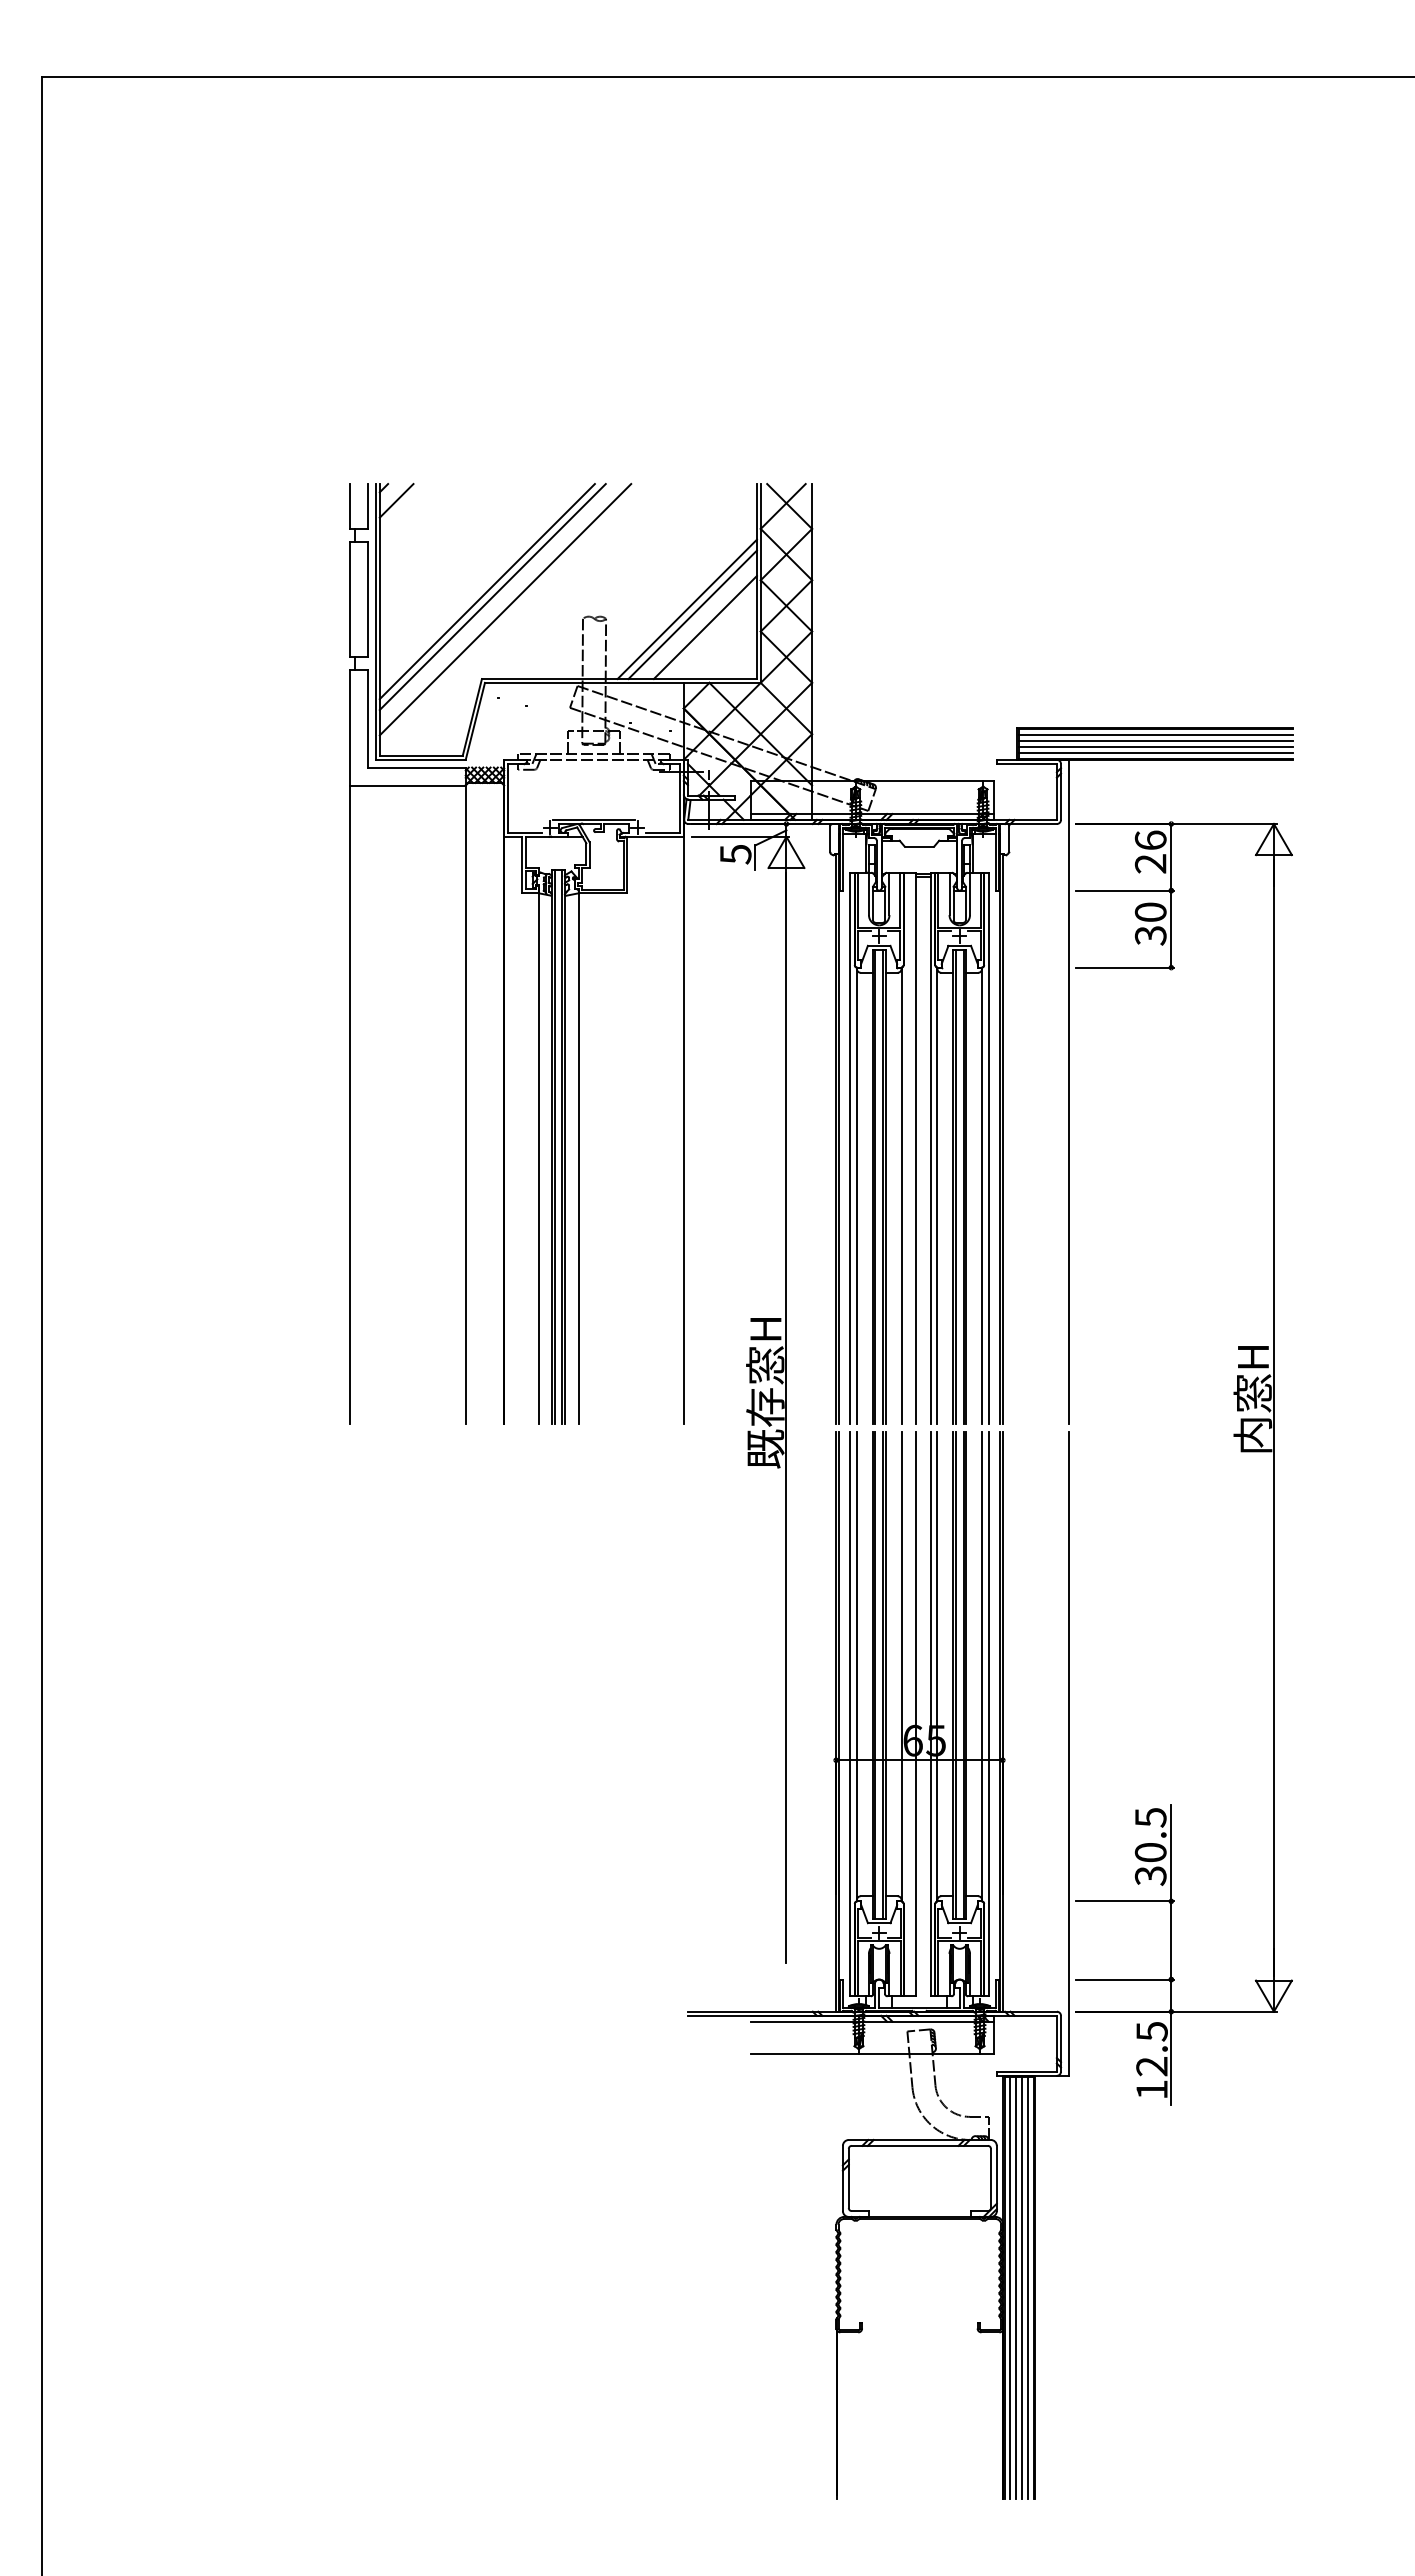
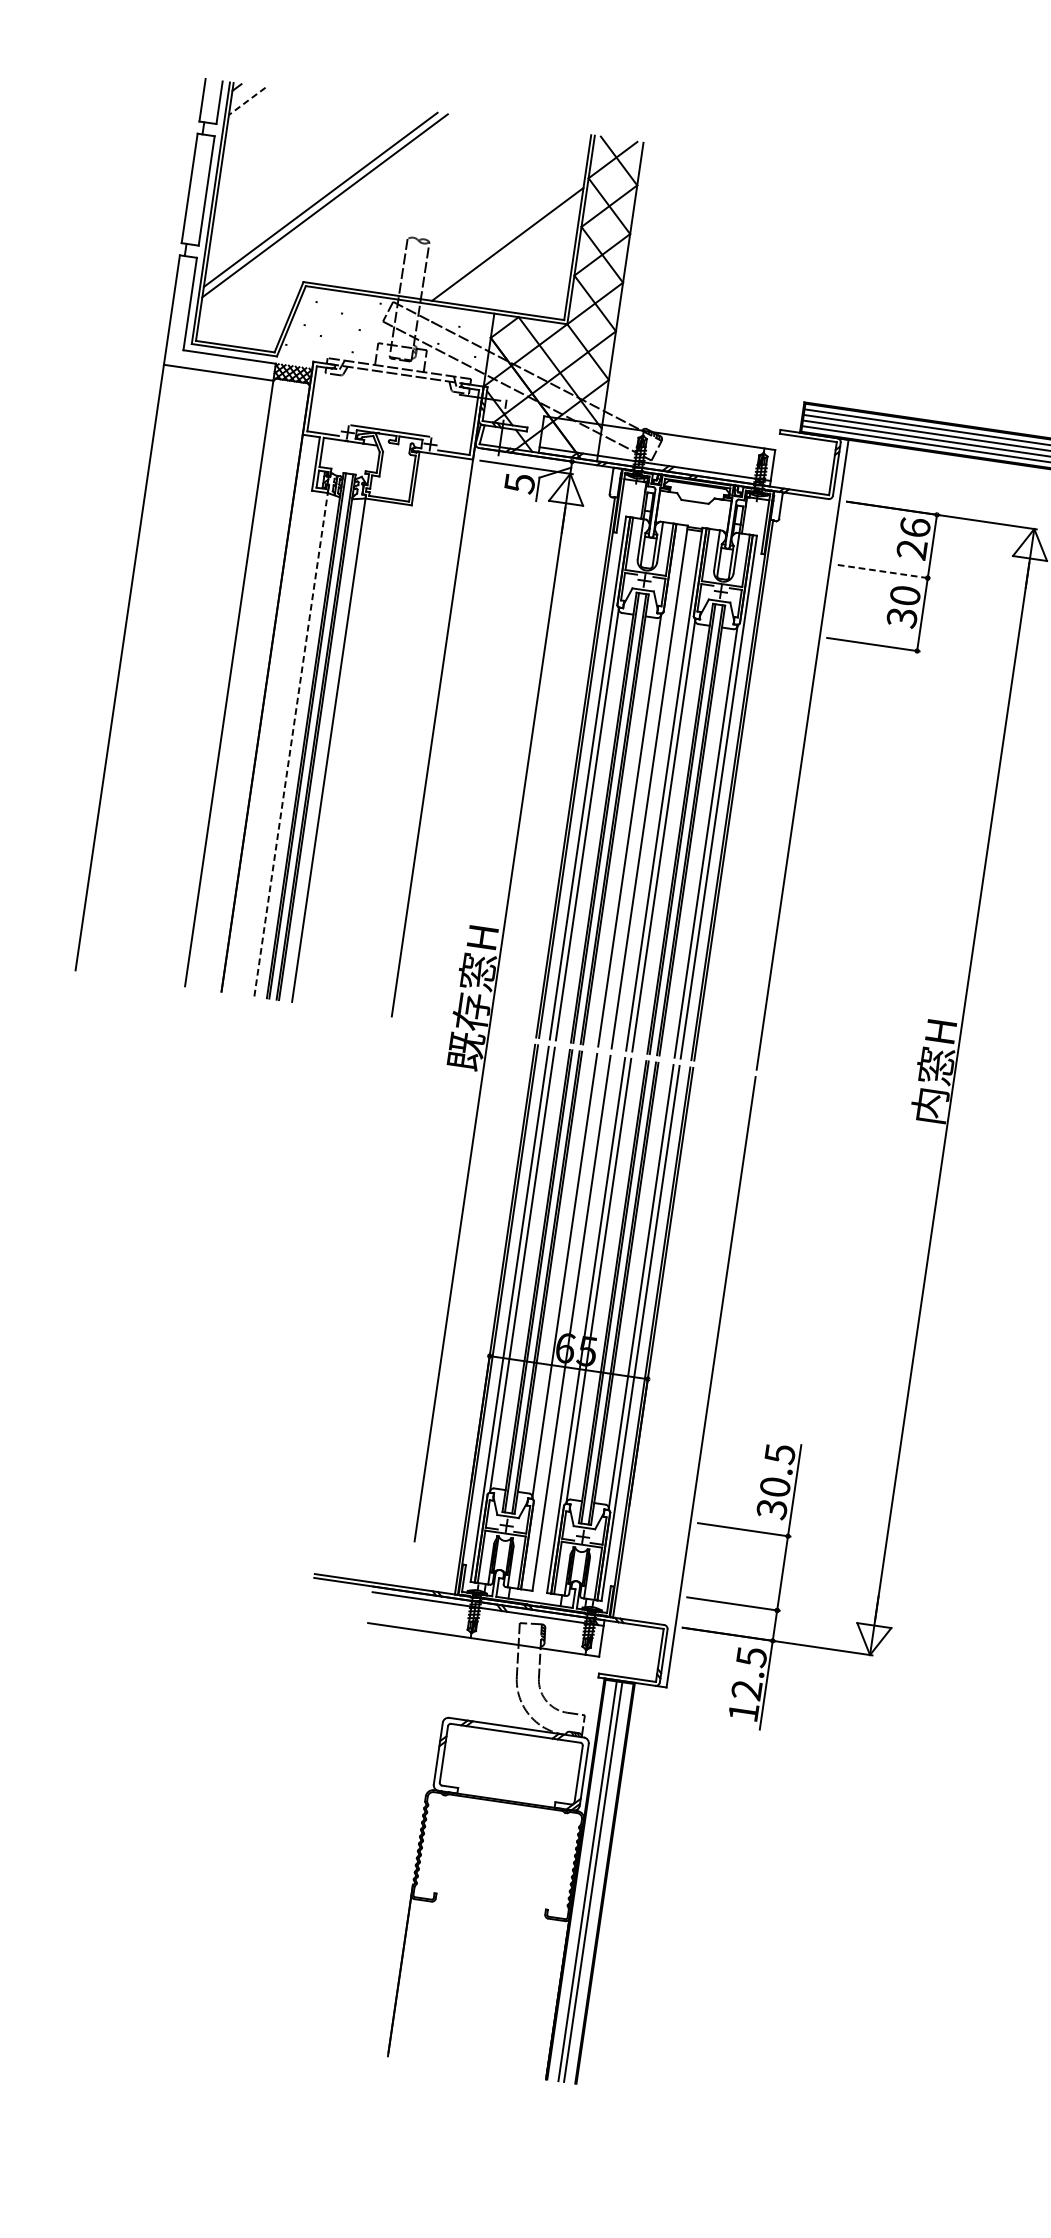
line: (396, 500) -> (247, 100), solid -> dashed
line: (505, 609) -> (335, 219), removed
line: (692, 614) -> (512, 250), removed
line: (704, 627) -> (521, 263), removed
line: (1125, 890) -> (884, 571), solid -> dashed
line: (538, 1158) -> (290, 744), solid -> dashed
line: (1010, 2287) -> (582, 1880), removed
line: (1028, 2287) -> (599, 1882), removed

